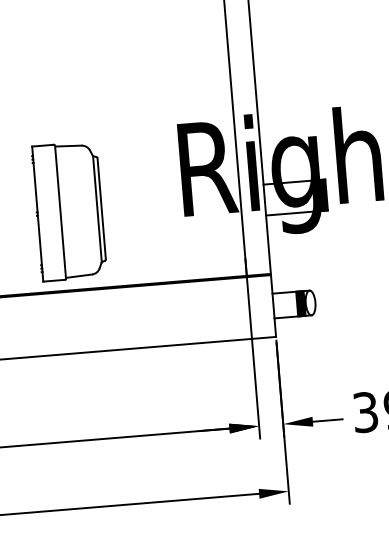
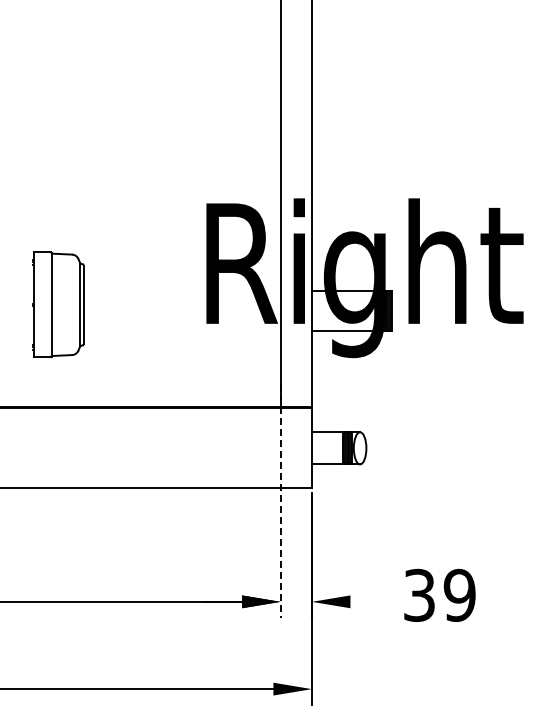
part: (69, 211) -> (58, 304), size x0.6
line: (252, 348) -> (280, 501), solid -> dashed
line: (327, 420) -> (369, 601), removed

